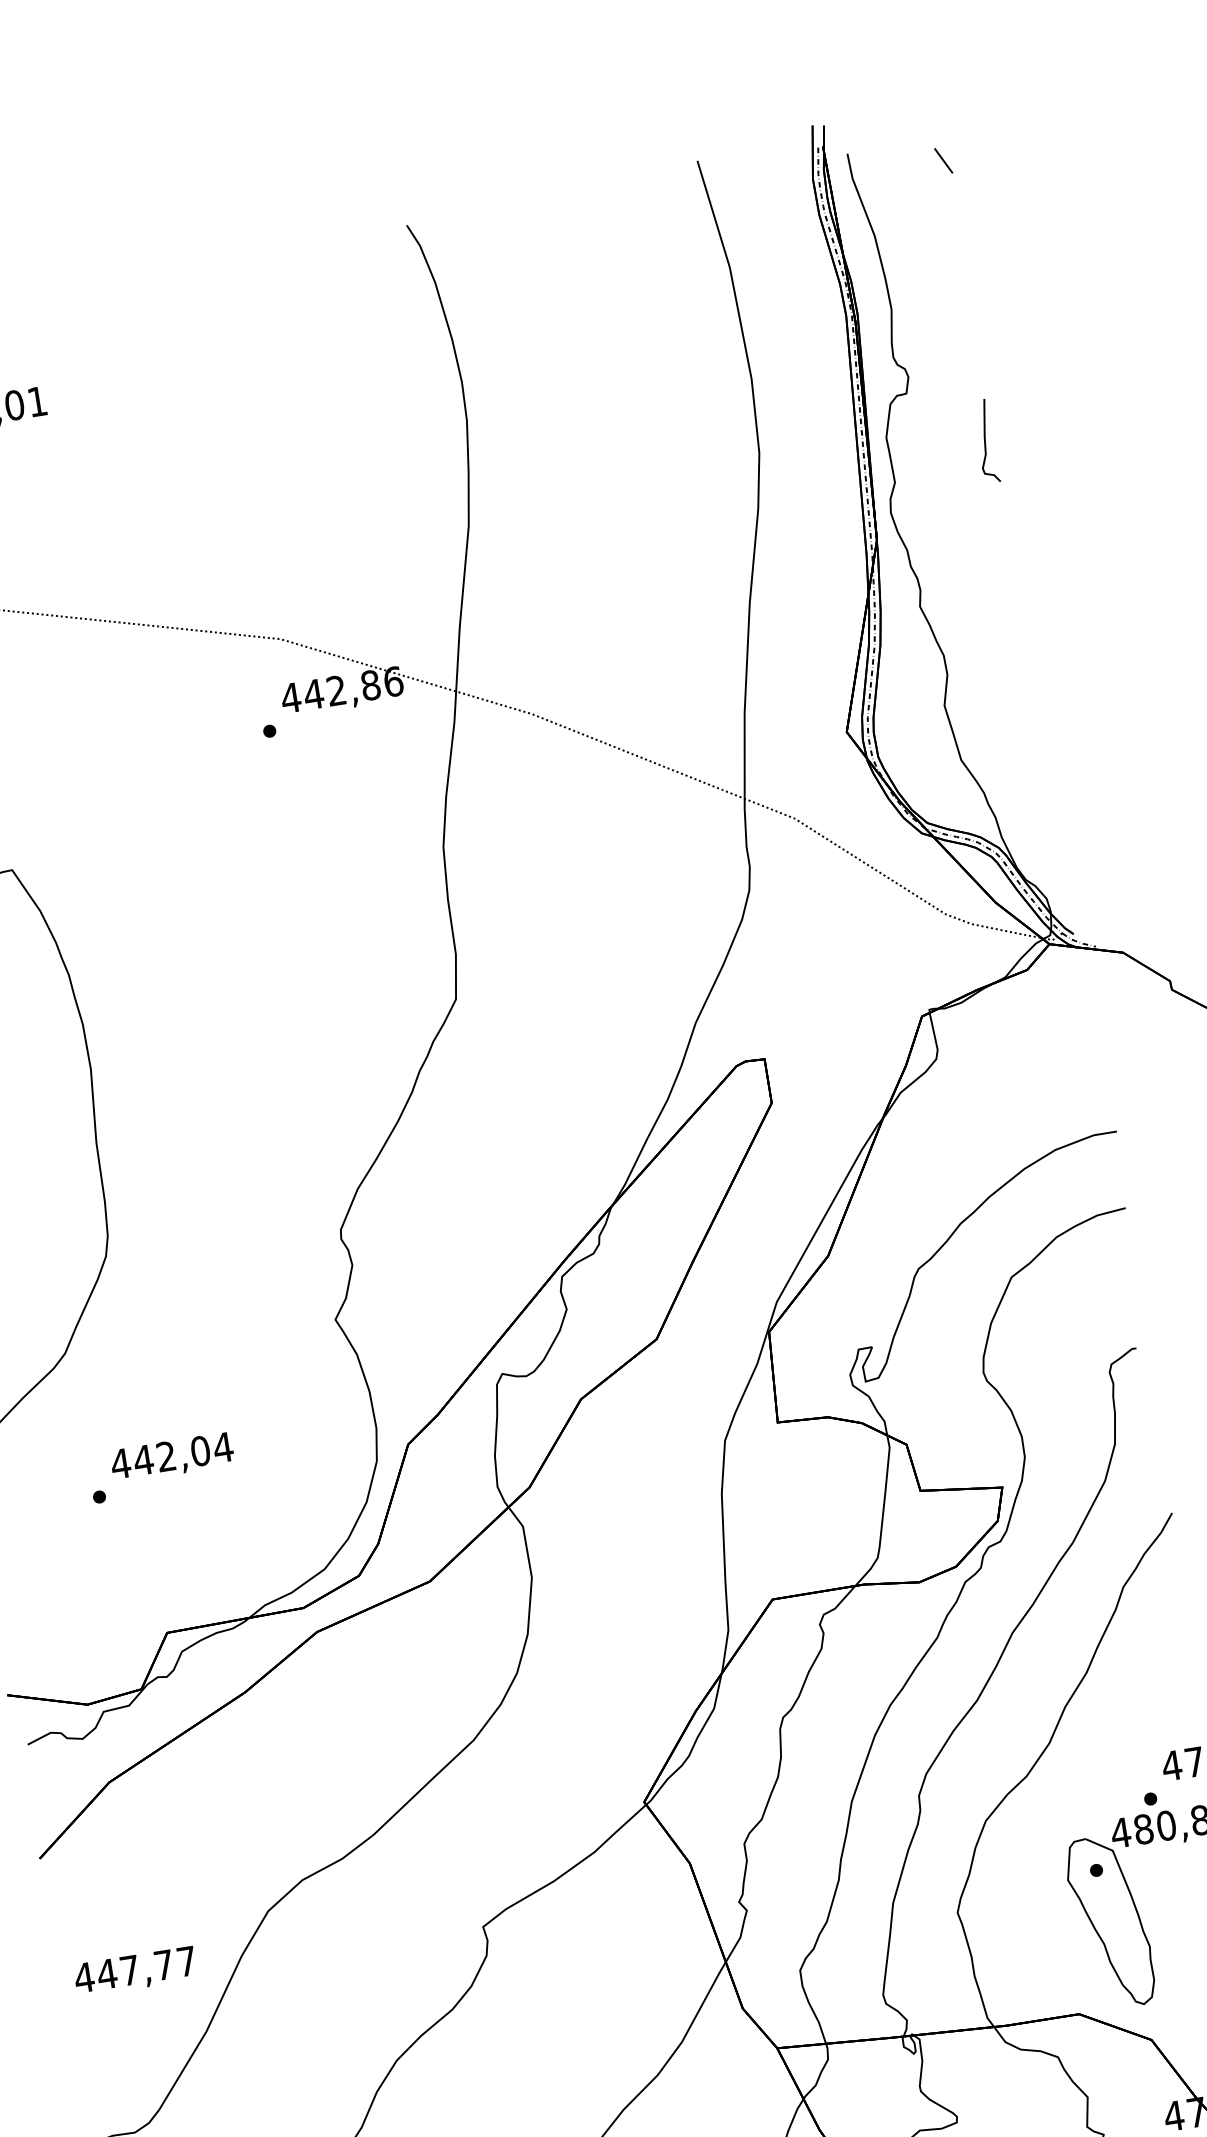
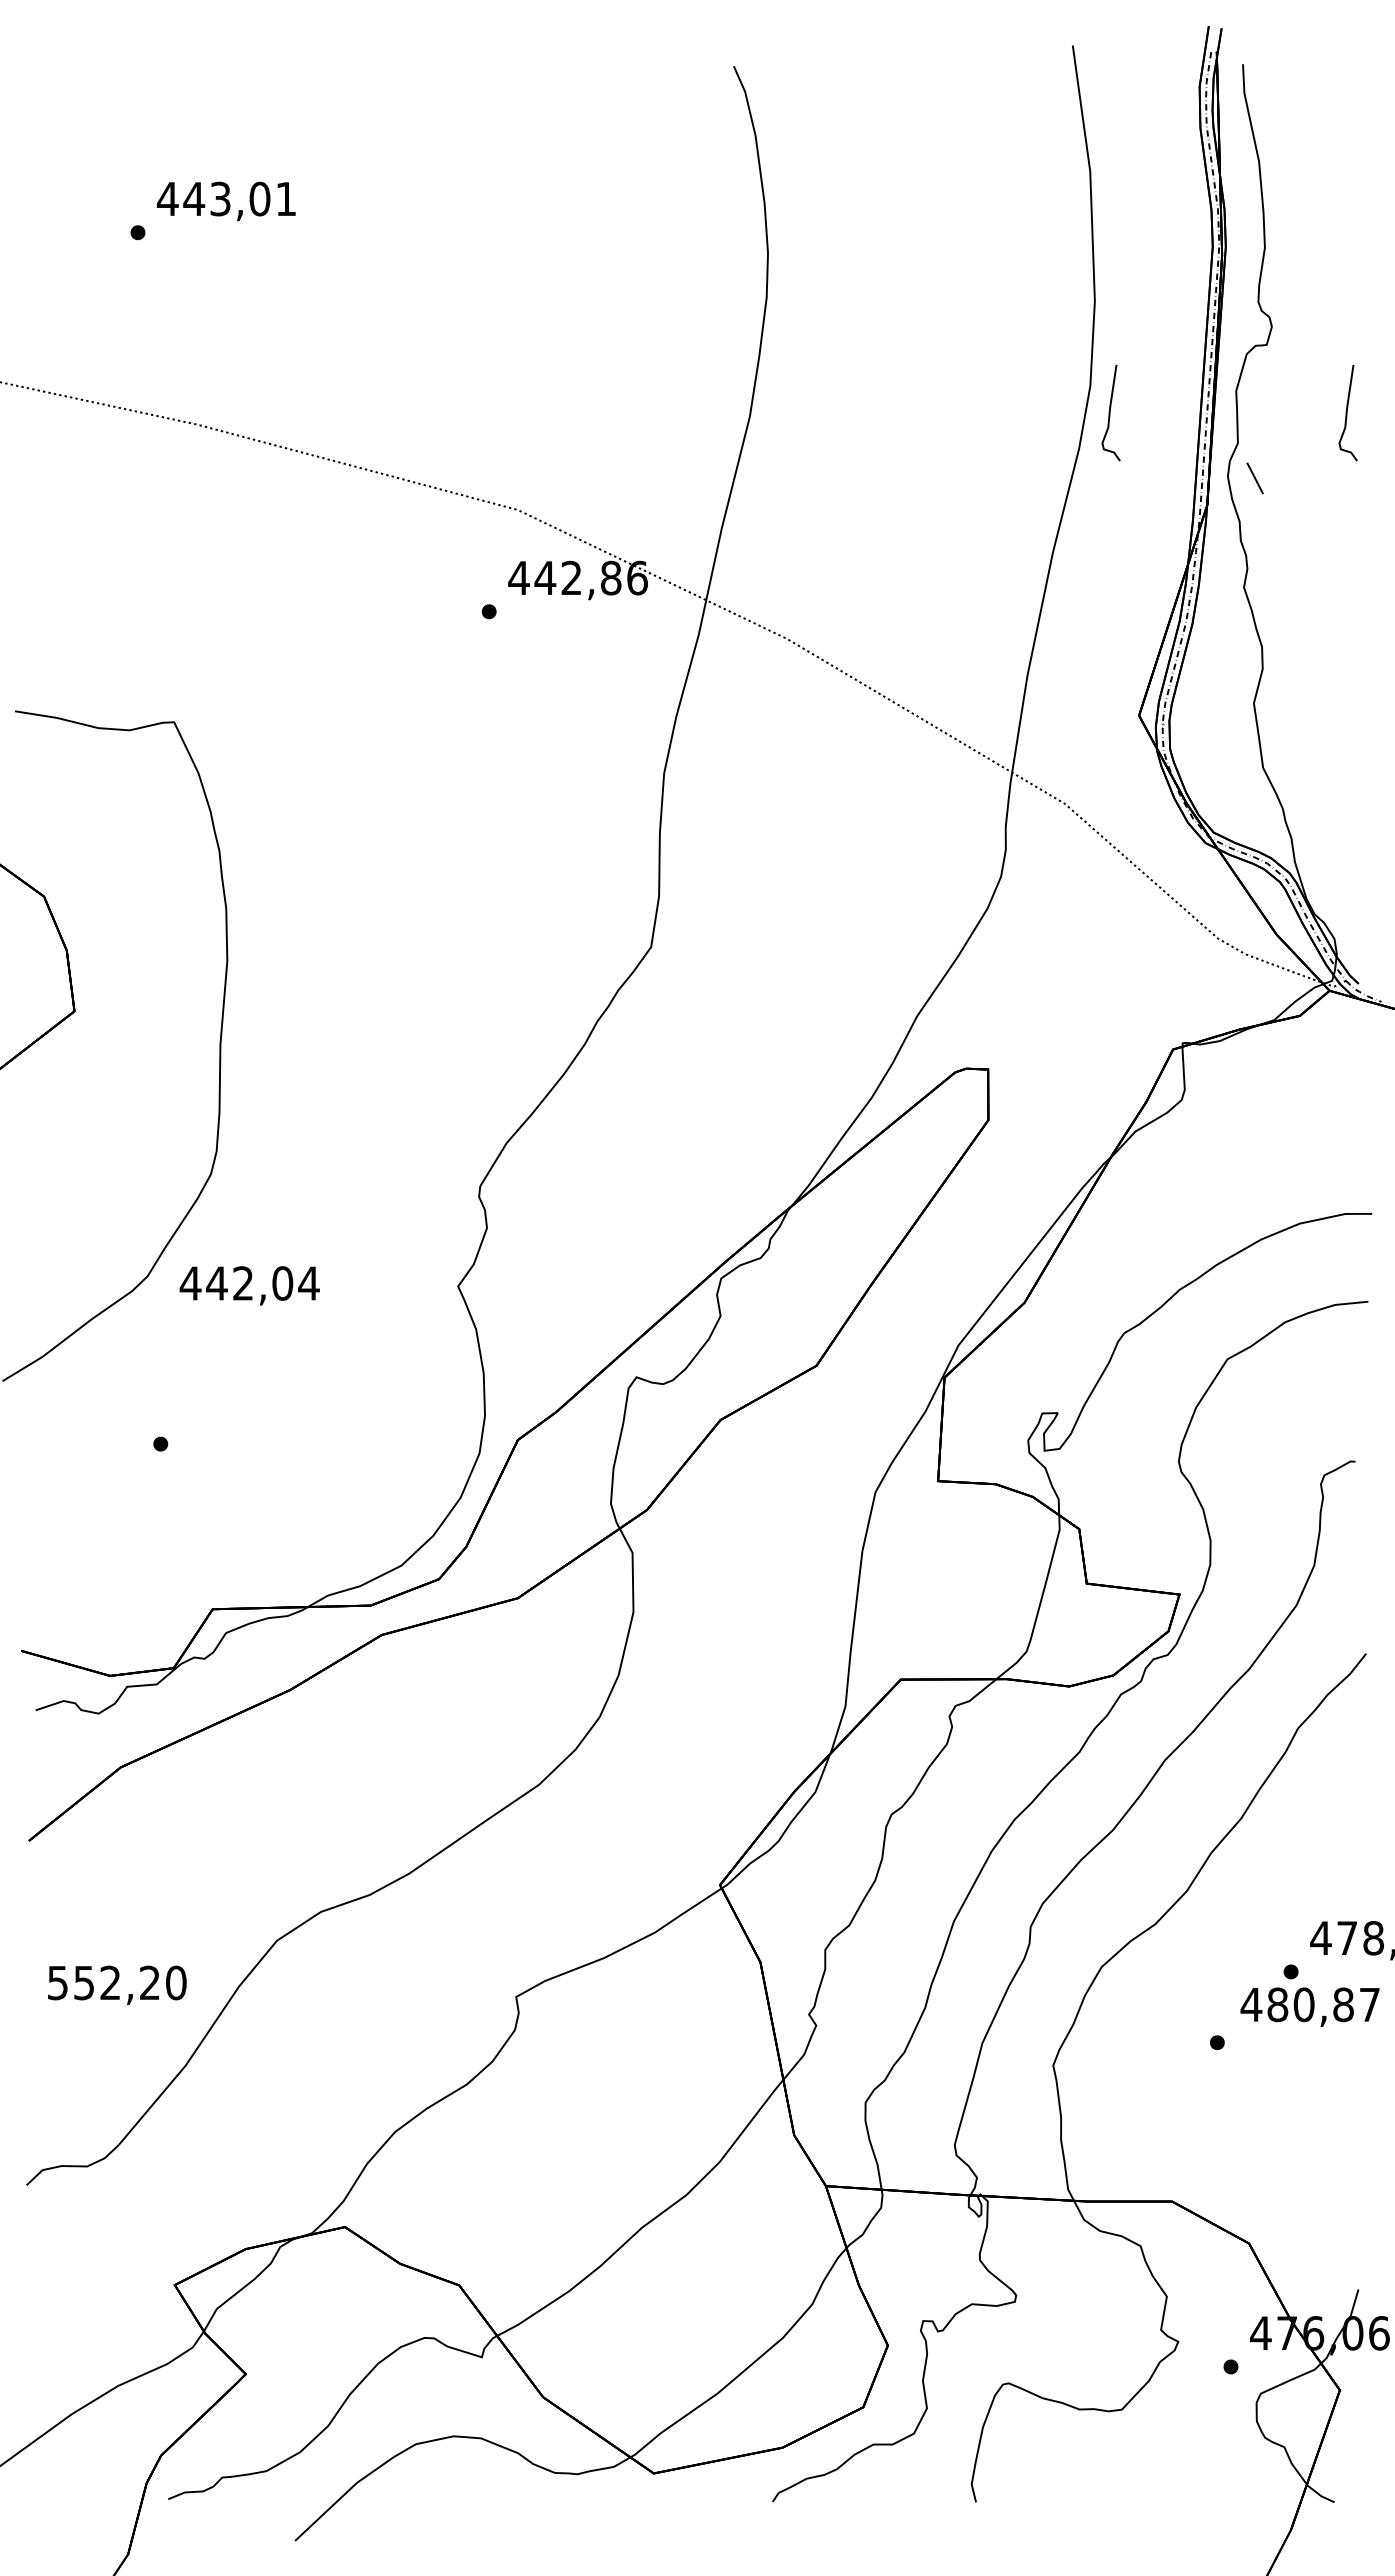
line: (943, 161) -> (1254, 478), moved
curve: (780, 473) -> (1110, 412), added
text: (172, 1457) -> (249, 1285), moved
part: (1110, 1922) -> (1223, 2103), removed
text: (135, 1969) -> (116, 1982), 447,77 -> 552,20

